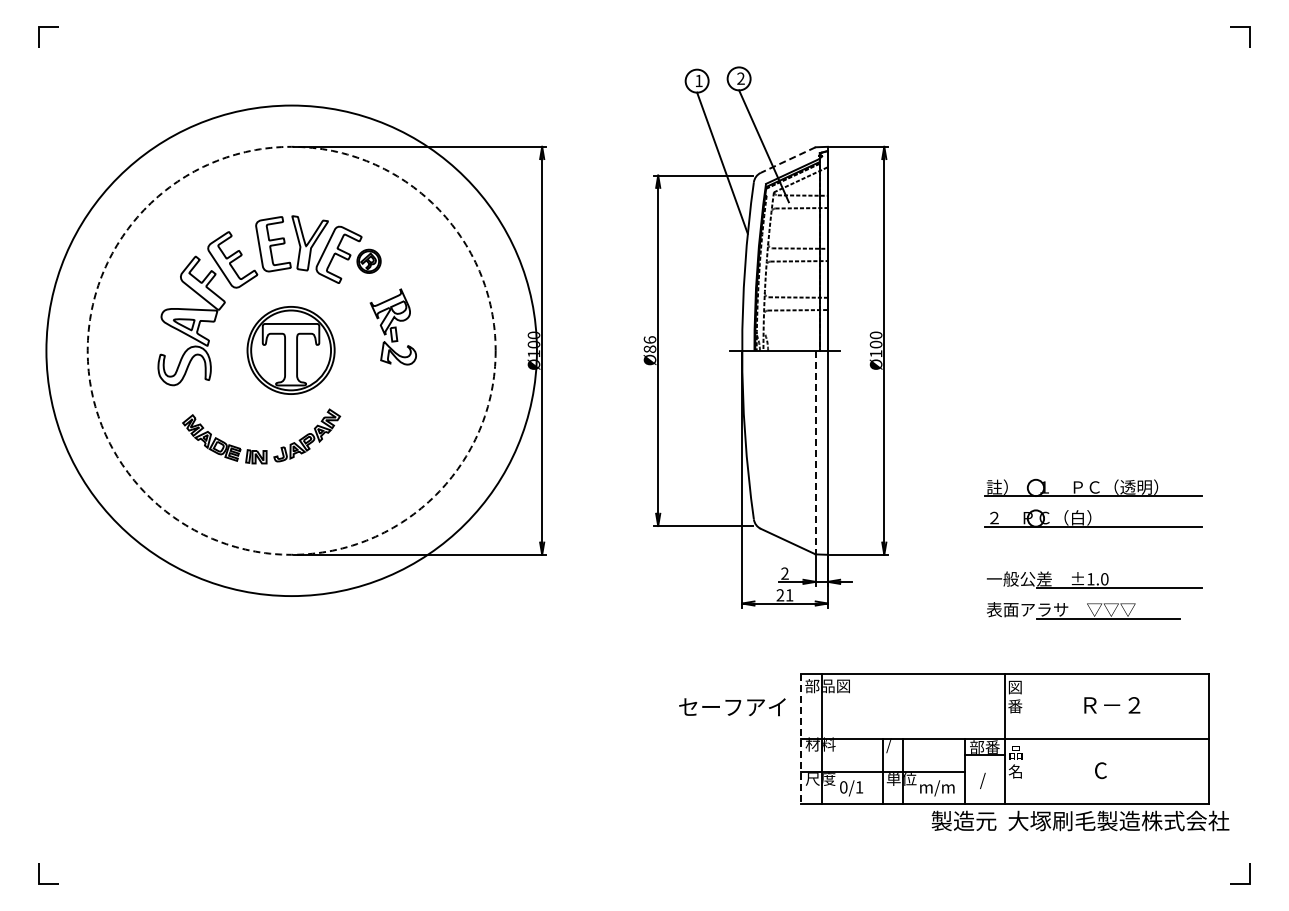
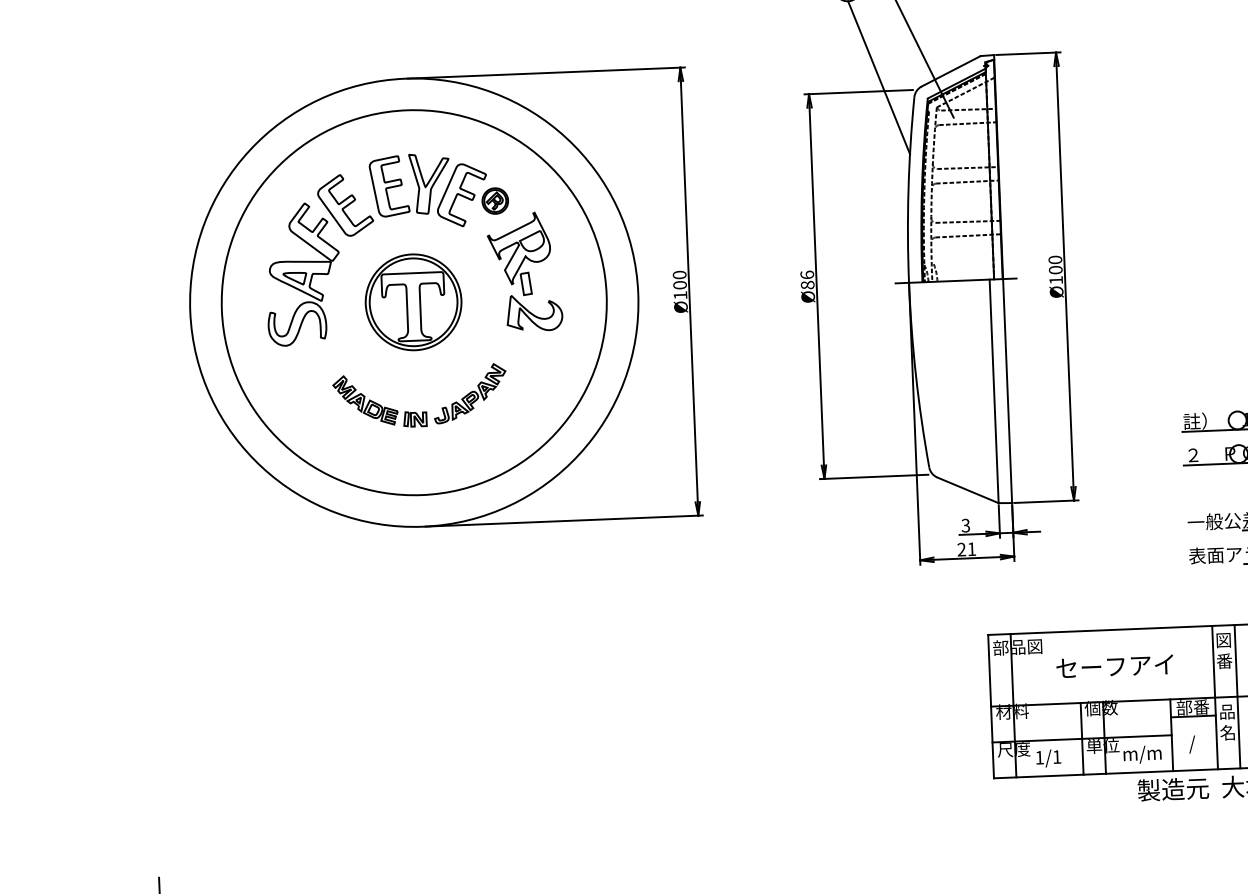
line: (787, 160) -> (950, 71), dashed -> solid
part: (393, 326) -> (525, 271), size x1.43
circle: (291, 350) -> (414, 302), dashed -> solid
circle: (291, 350) -> (414, 302), size x0.71
part: (262, 450) -> (421, 412), moved
line: (815, 452) -> (993, 391), dashed -> solid
text: (784, 573) -> (965, 525), 2 -> 3
text: (732, 707) -> (1115, 666), moved
line: (1025, 738) -> (1237, 696), added
line: (801, 739) -> (991, 707), dashed -> solid
text: (901, 745) -> (1101, 709), / -> 個数
text: (843, 787) -> (1039, 757), 0/1 -> 1/1

